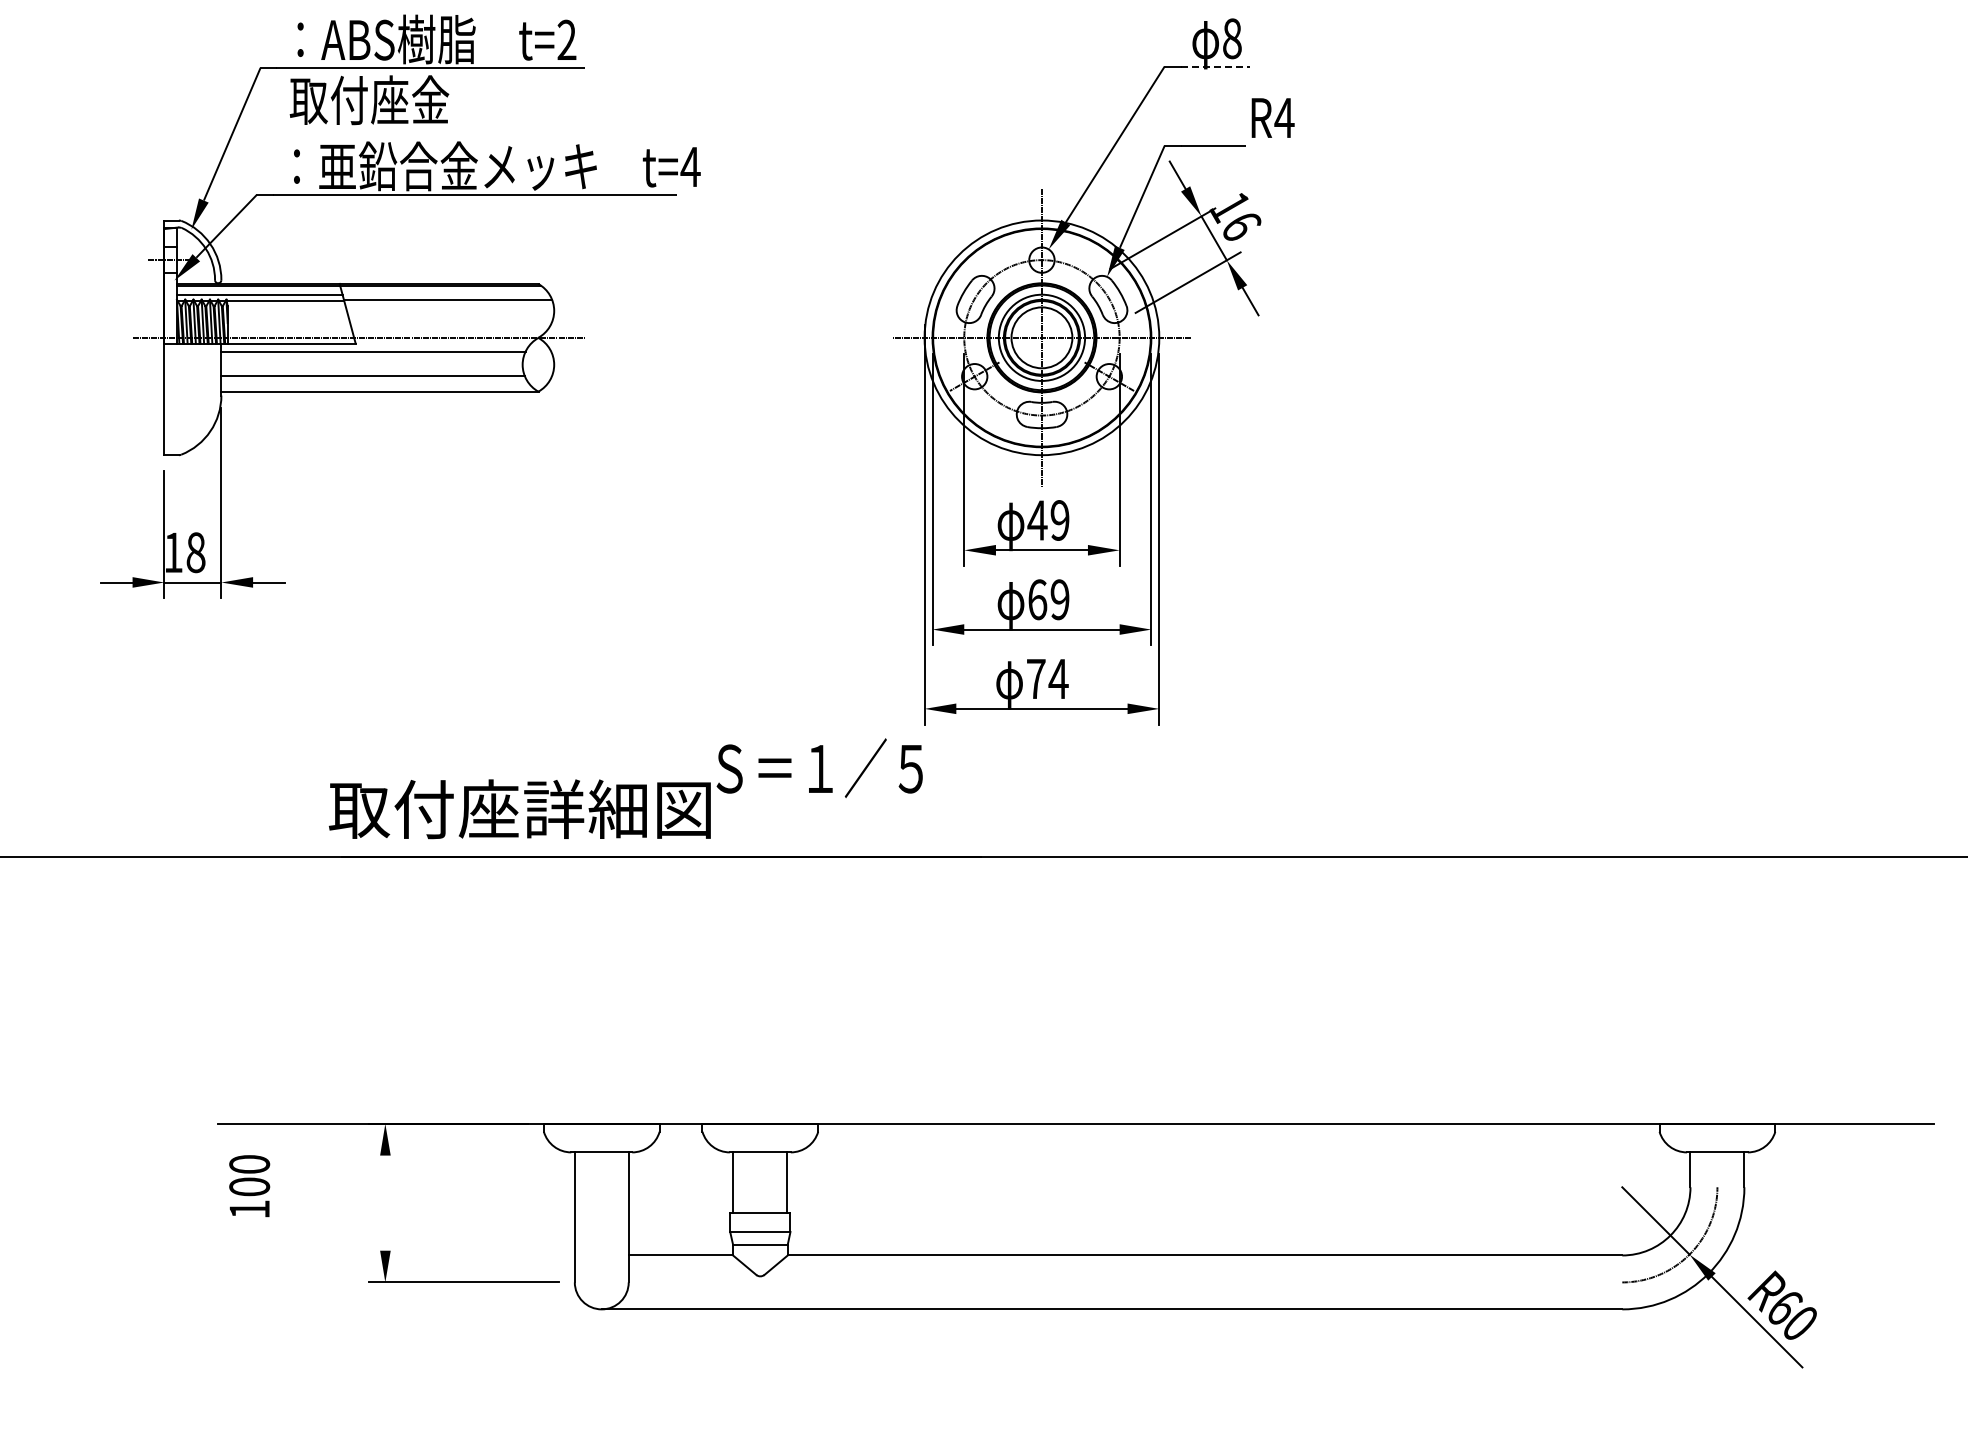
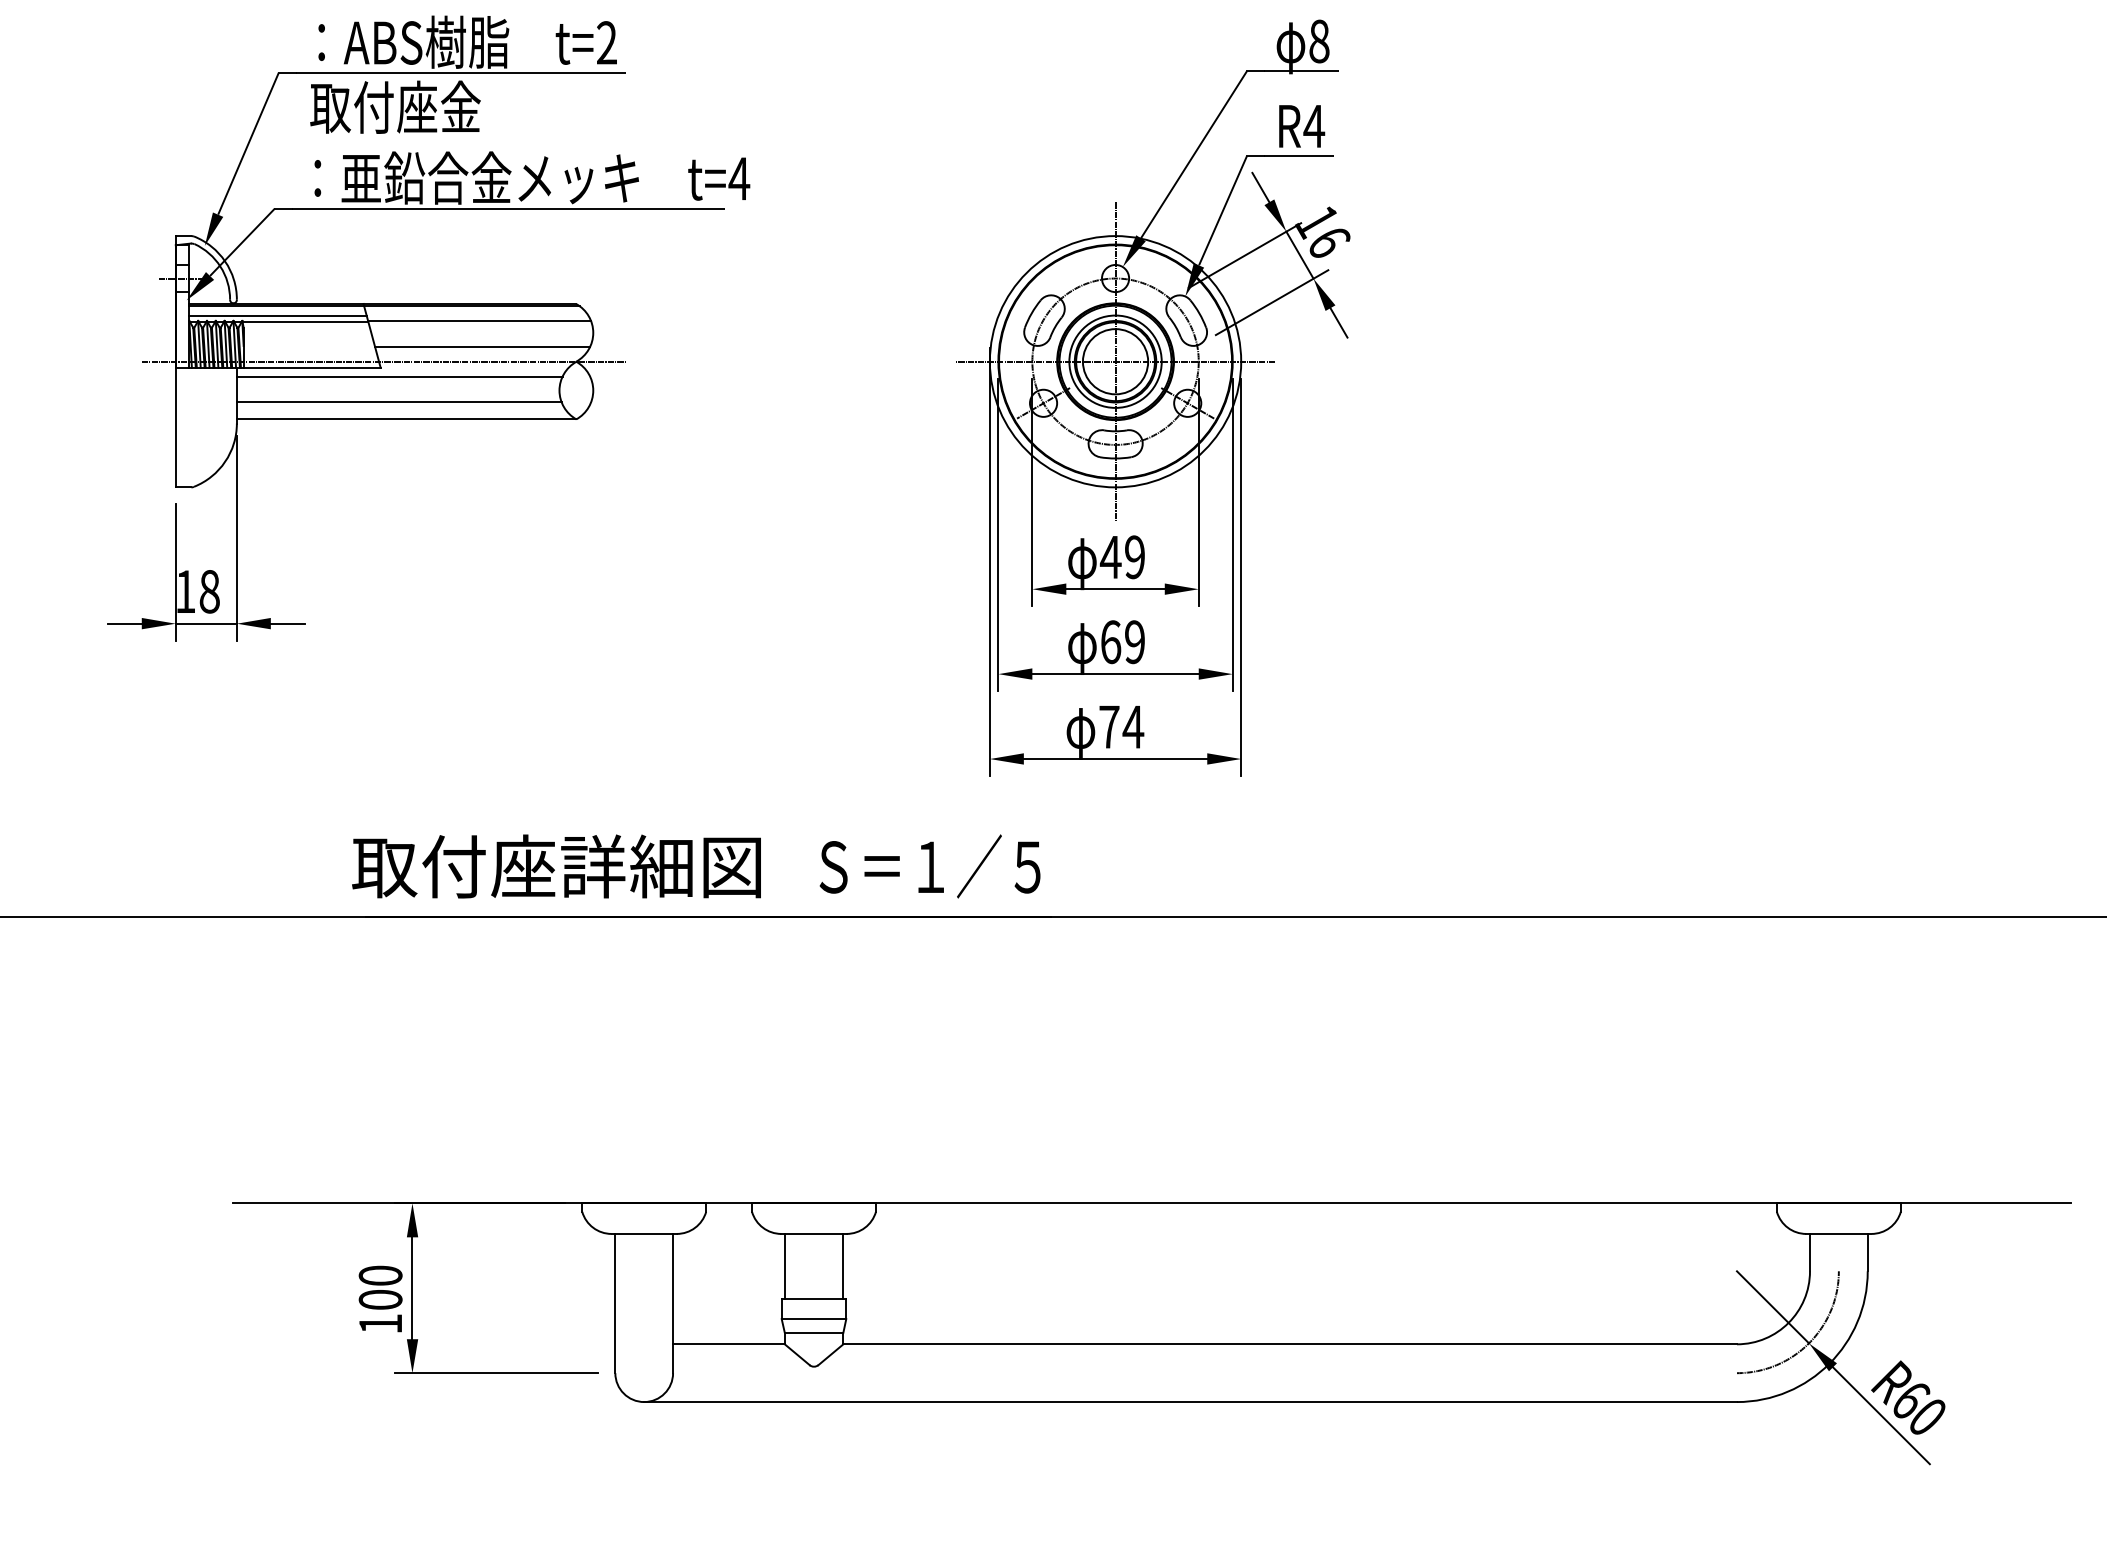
line: (1215, 66) -> (1301, 71), dashed -> solid
text: (1272, 117) -> (1301, 125), moved
line: (450, 323) -> (482, 346), added
text: (819, 767) -> (929, 865), moved
text: (249, 1186) -> (380, 1299), moved
line: (385, 1202) -> (412, 1287), added

